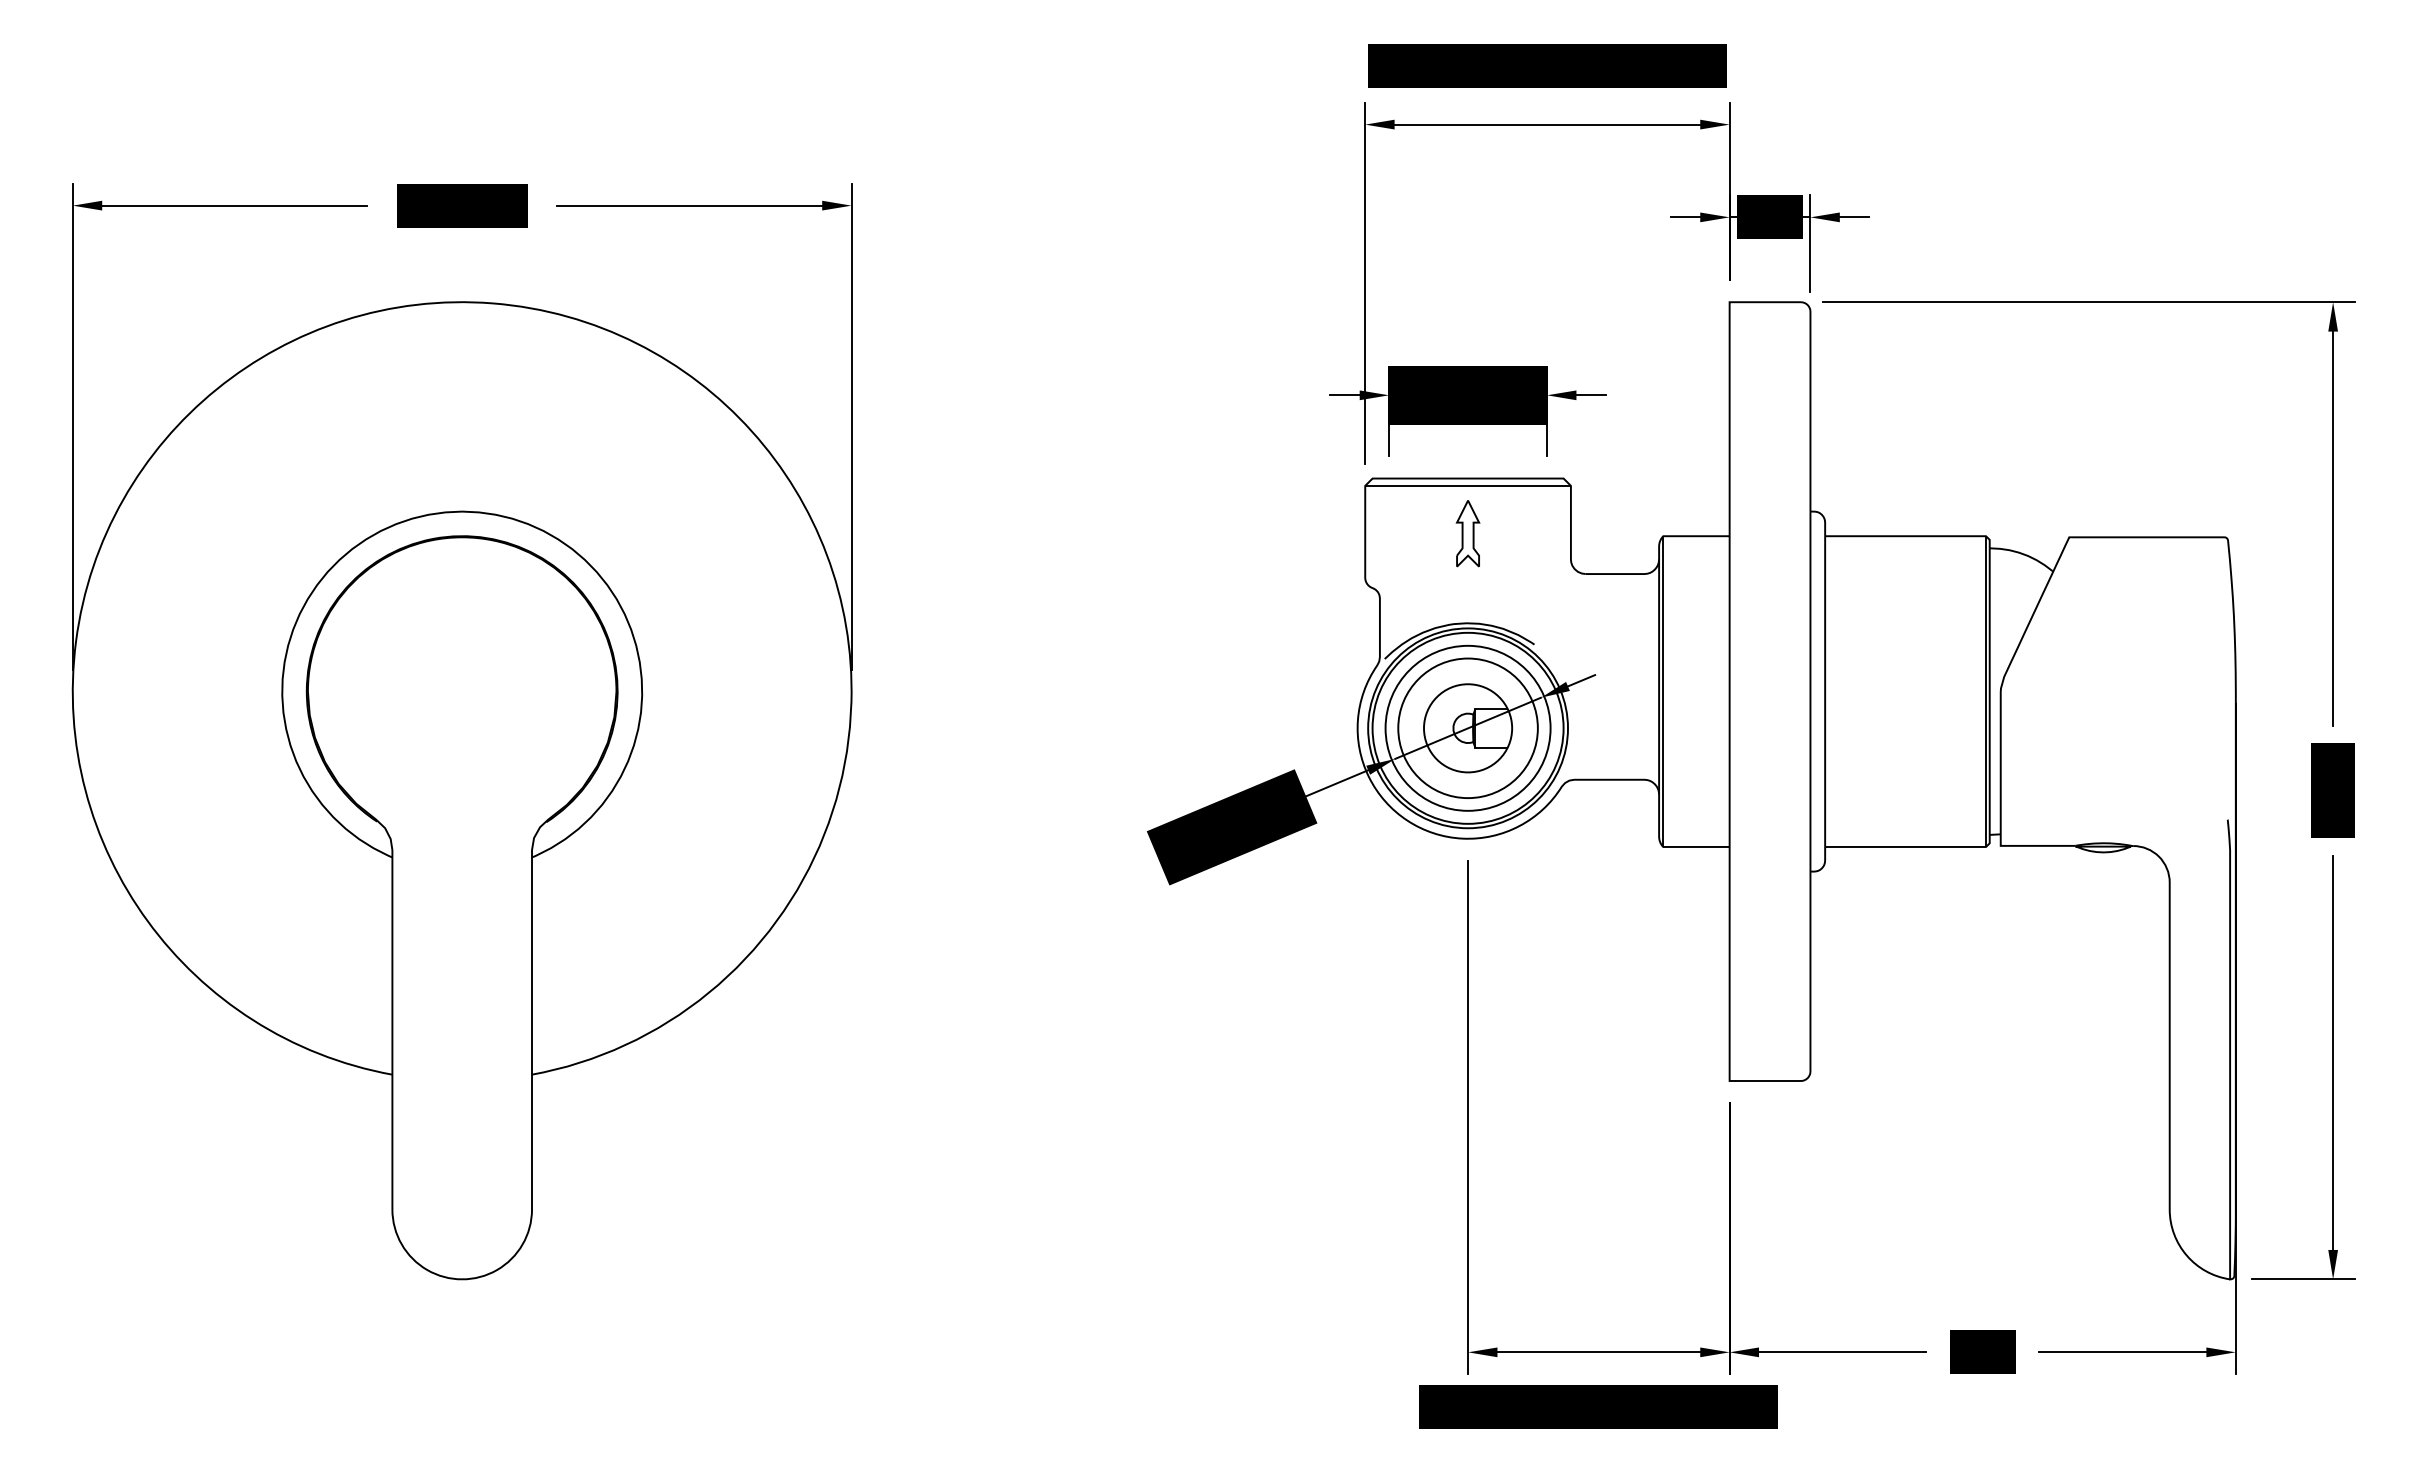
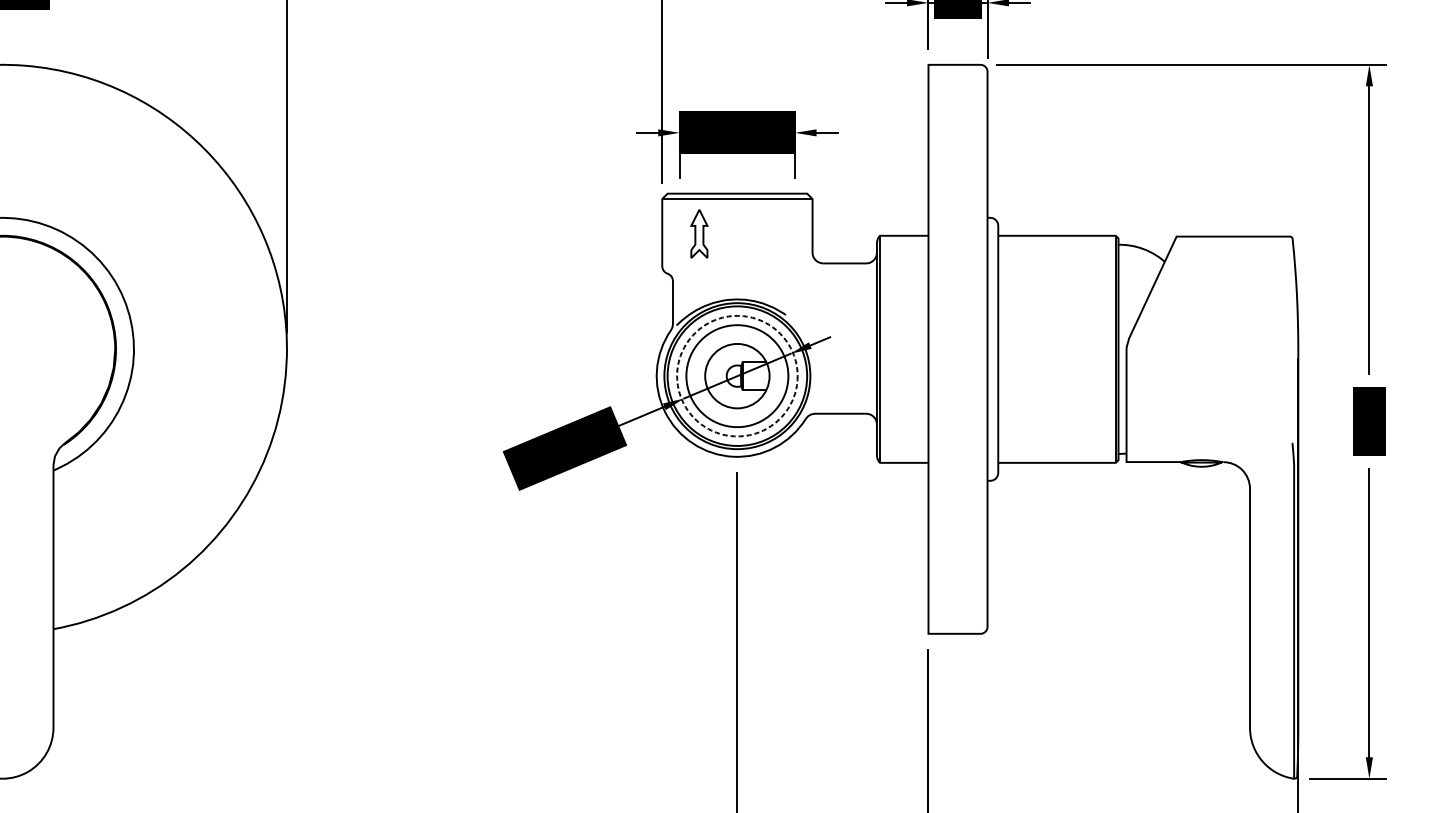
part: (1467, 533) -> (698, 233), moved
circle: (1467, 727) -> (736, 375), solid -> dashed

